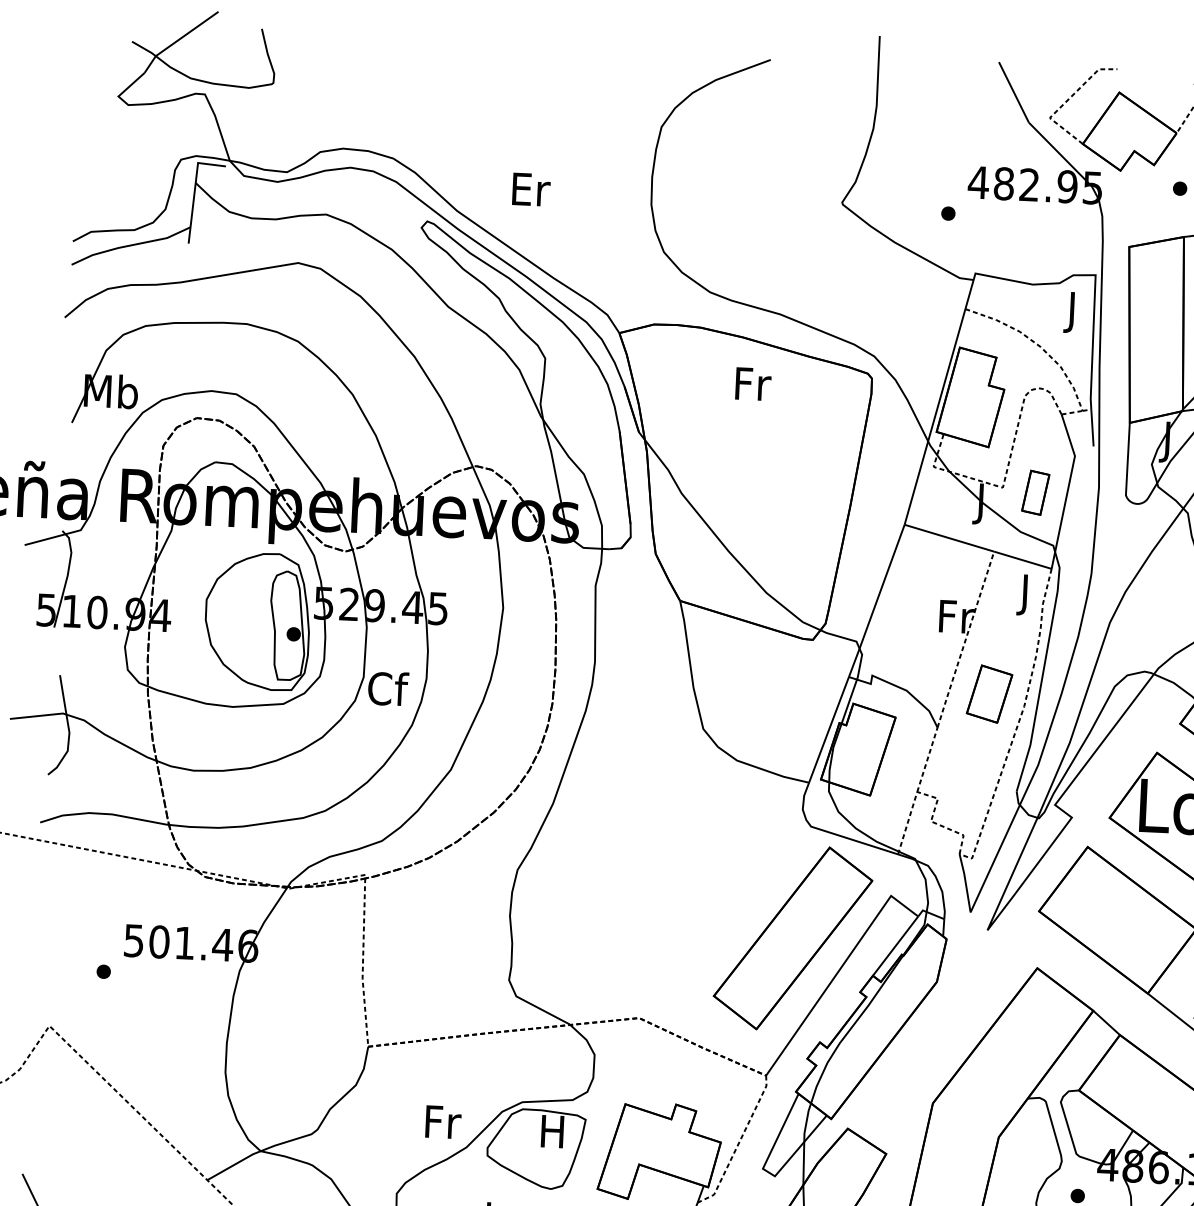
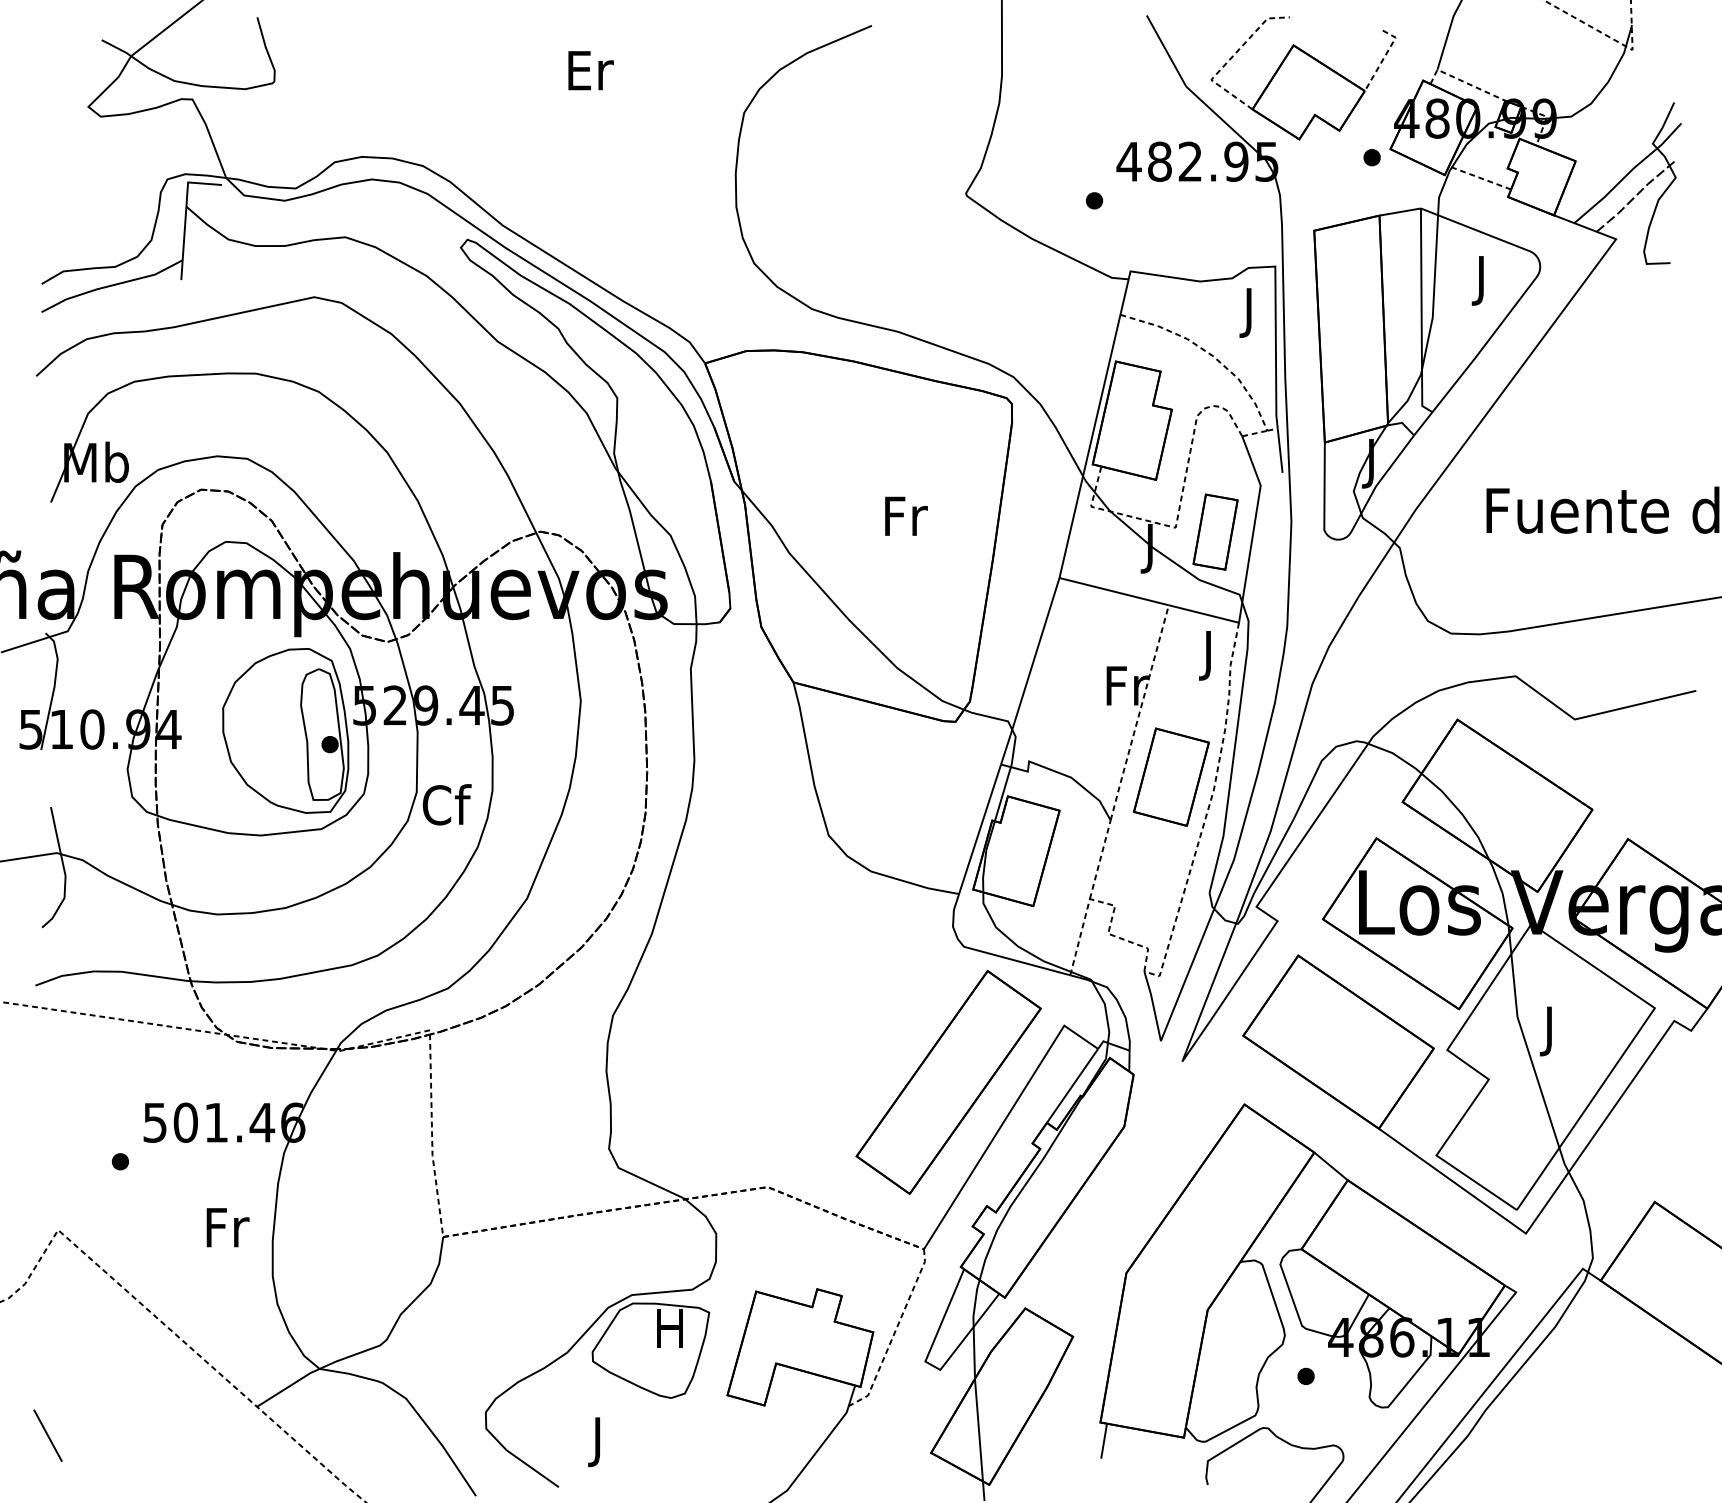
text: (530, 189) -> (590, 70), moved
text: (753, 383) -> (906, 515), moved
part: (1035, 492) -> (1215, 531), size x1.43
part: (989, 693) -> (1171, 776), size x1.43
text: (442, 1122) -> (227, 1227), moved

